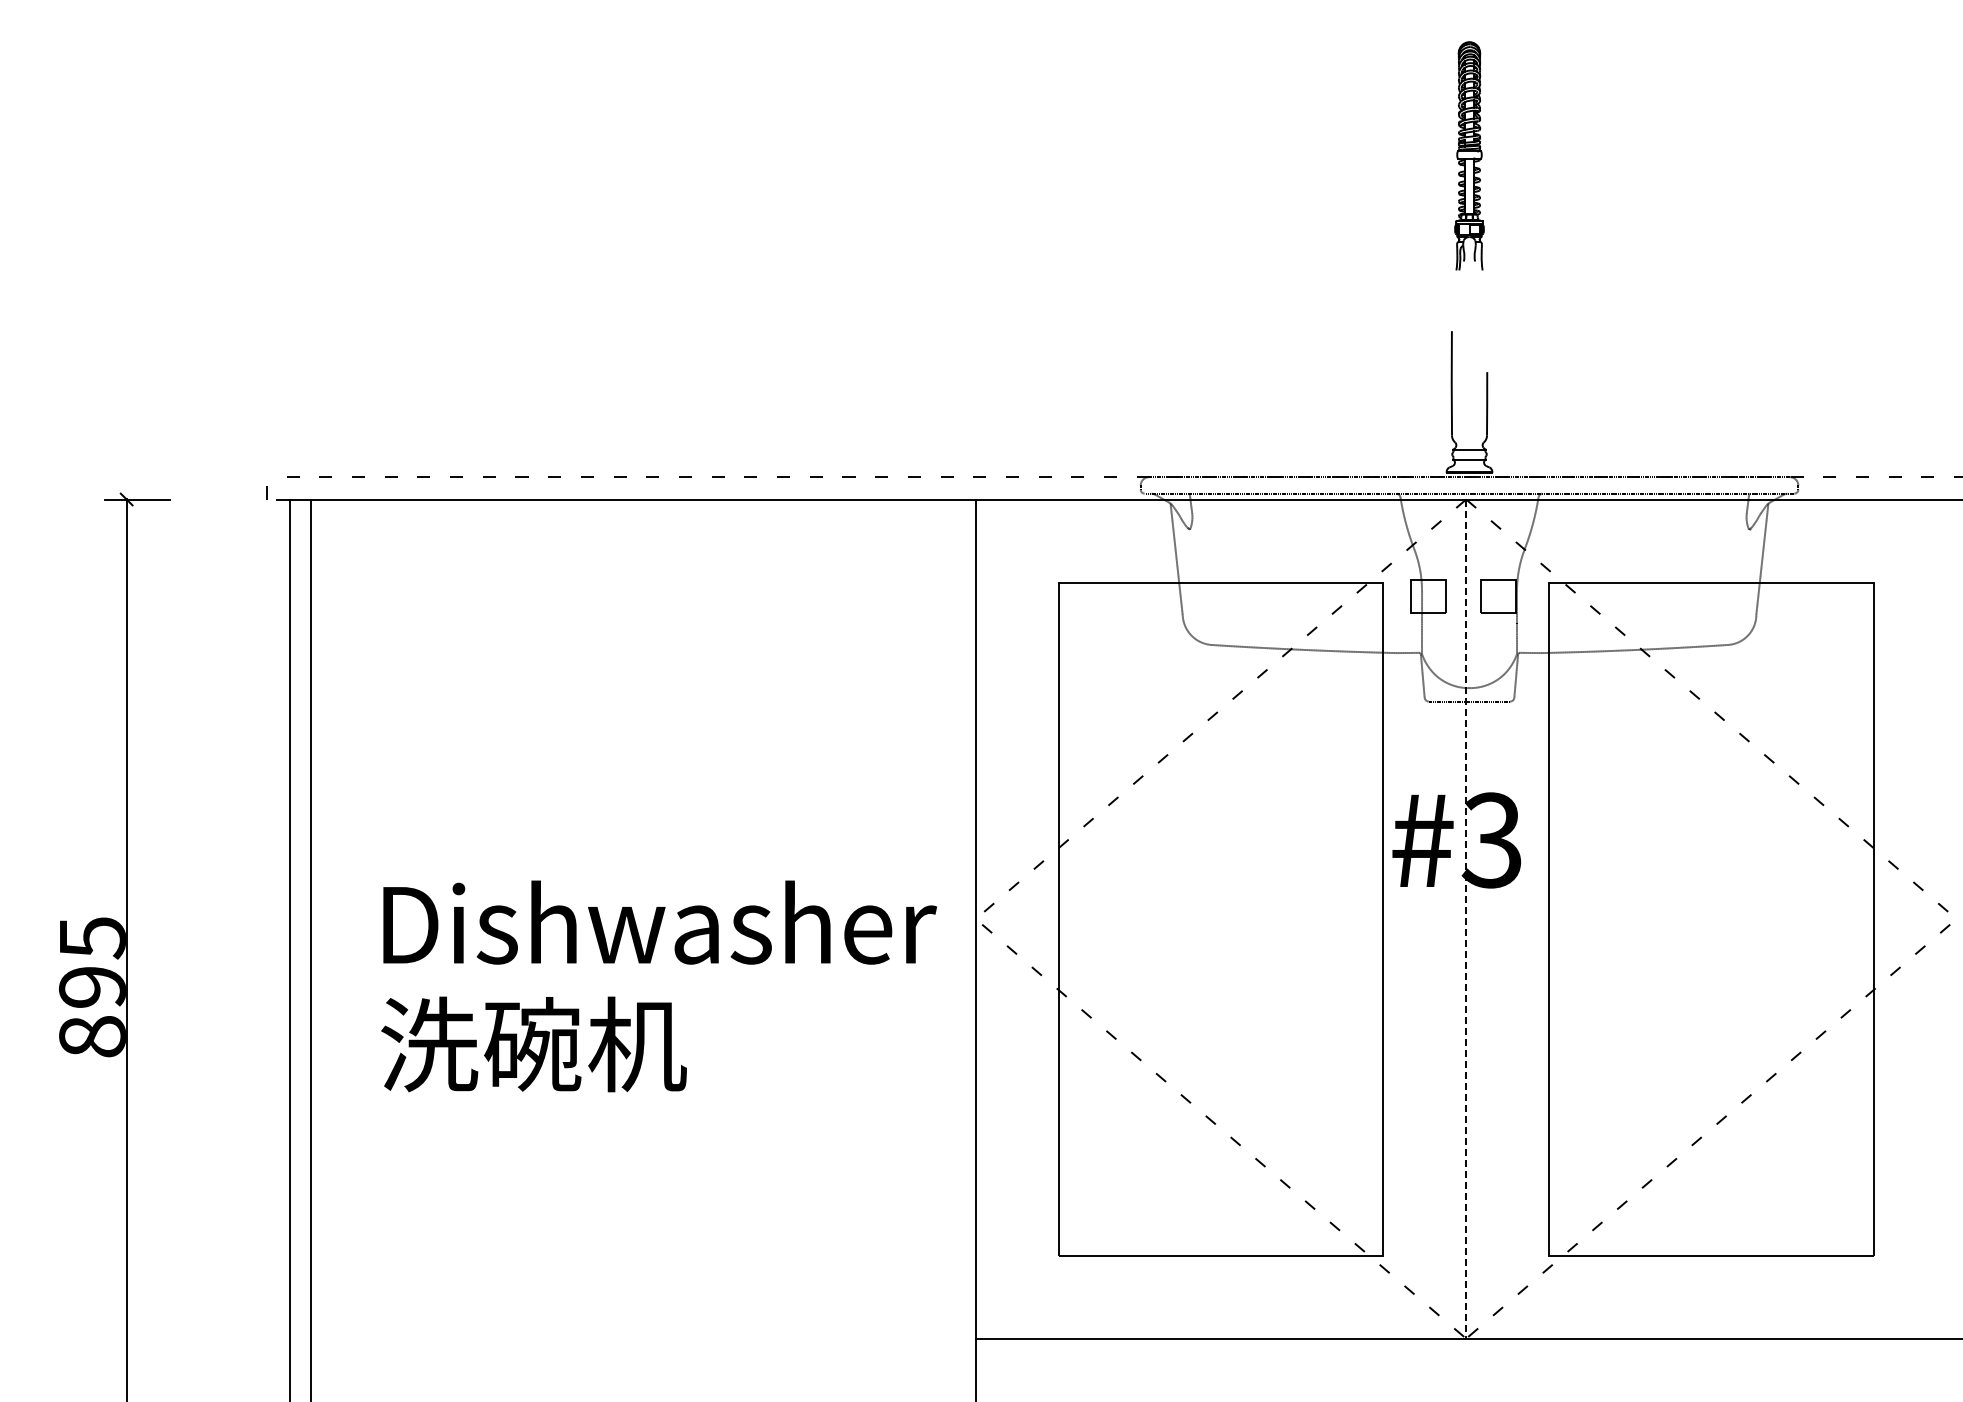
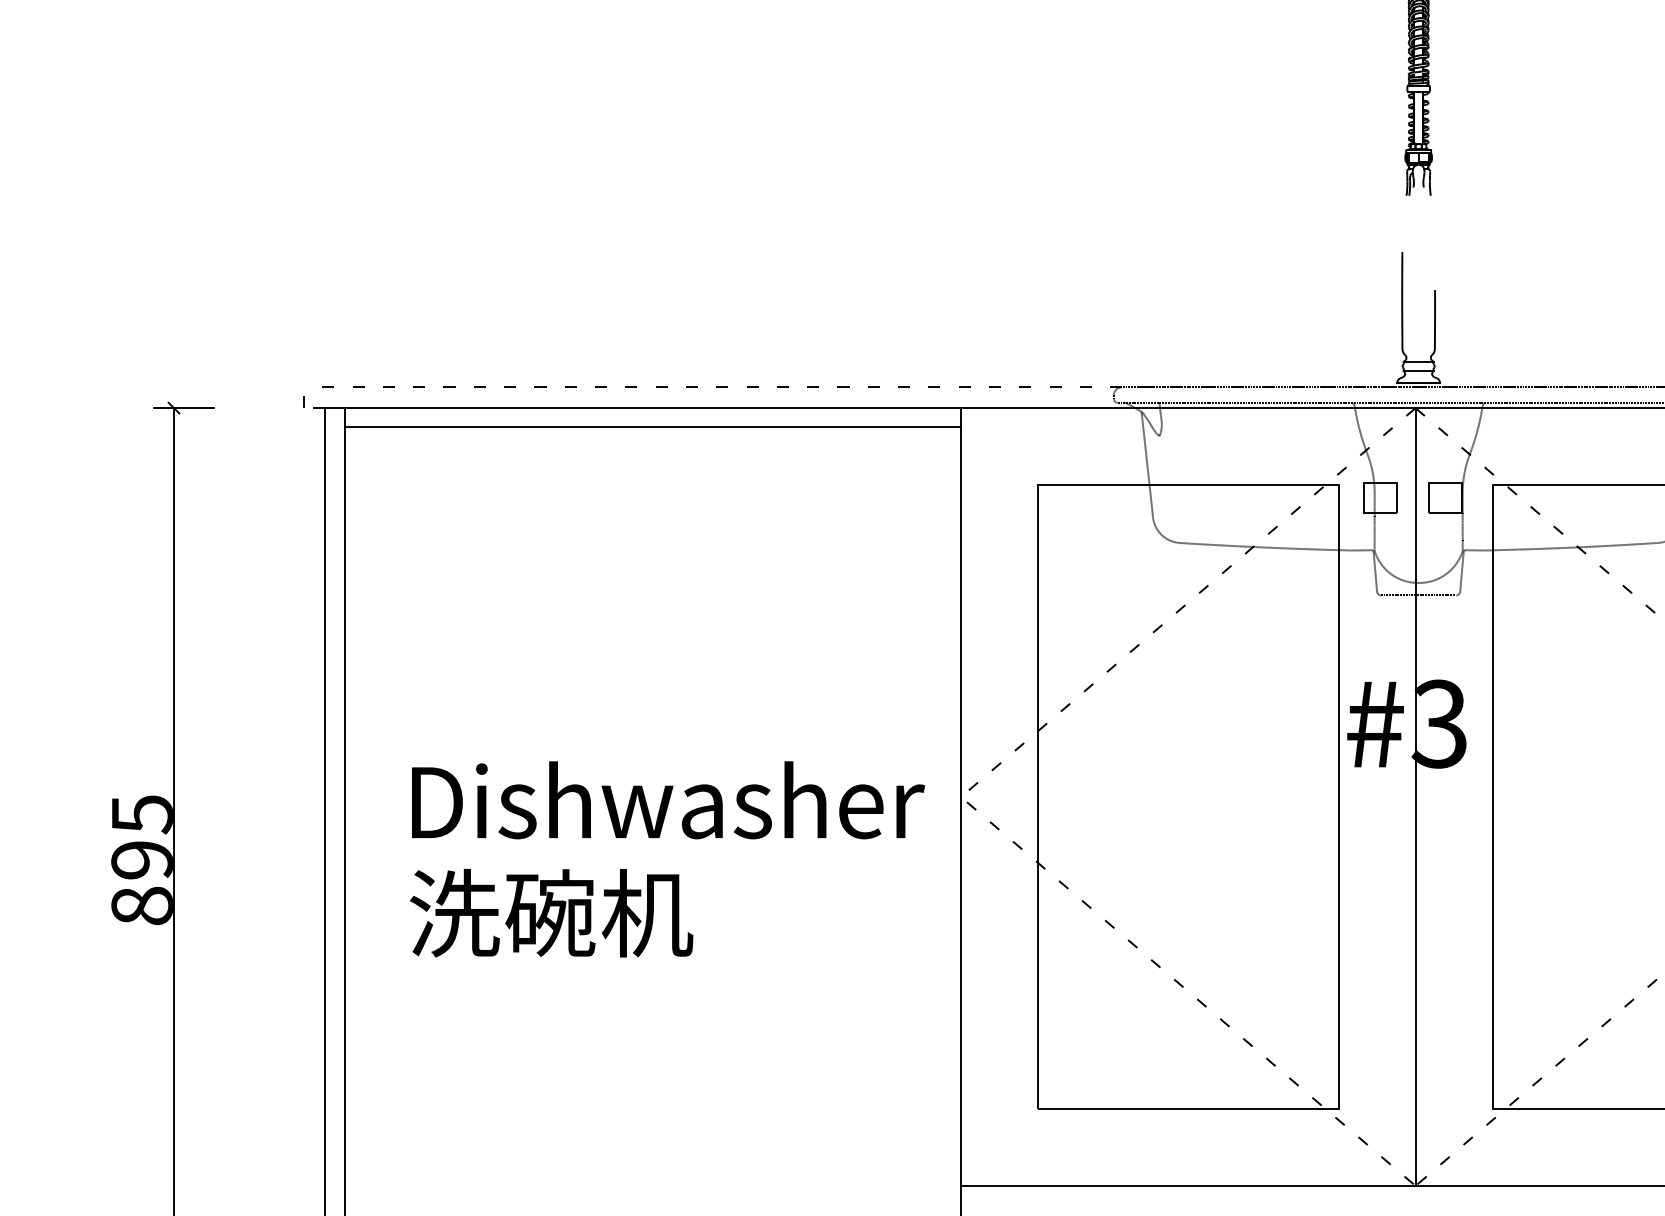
line: (643, 520) -> (653, 427), added
line: (1466, 919) -> (1415, 797), dashed -> solid

